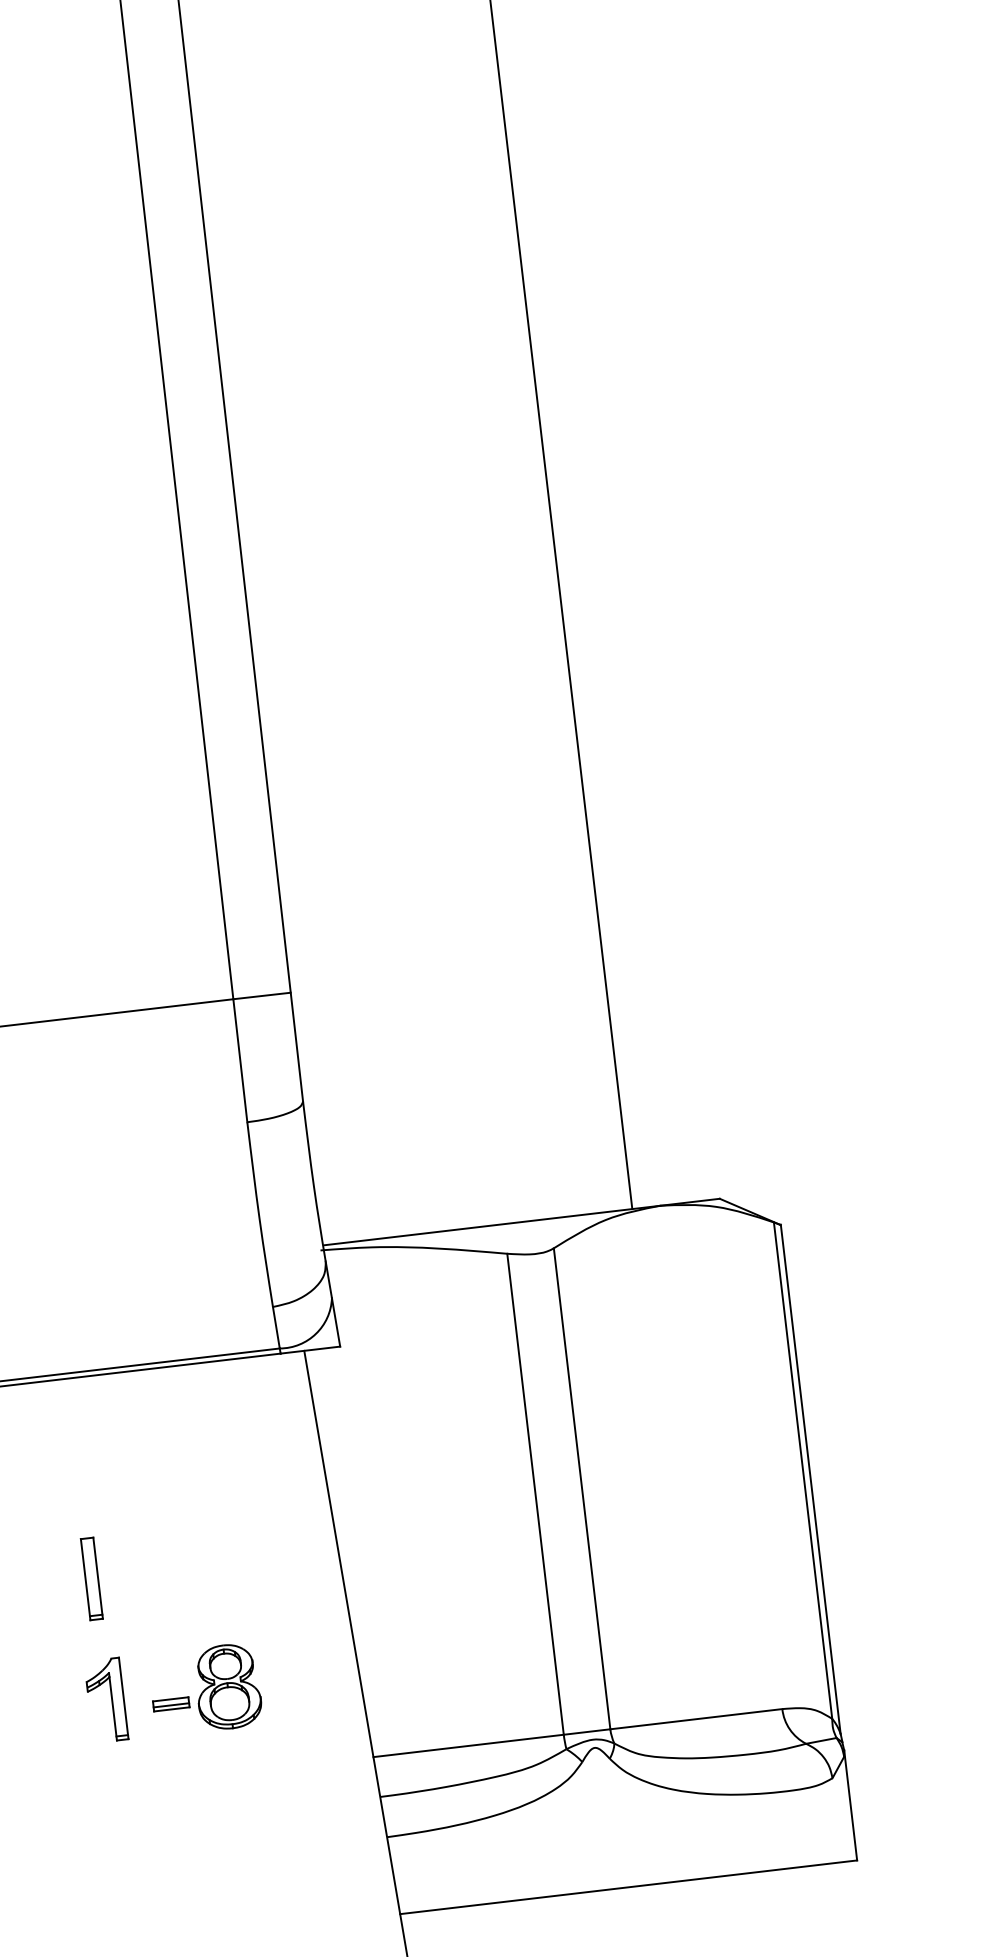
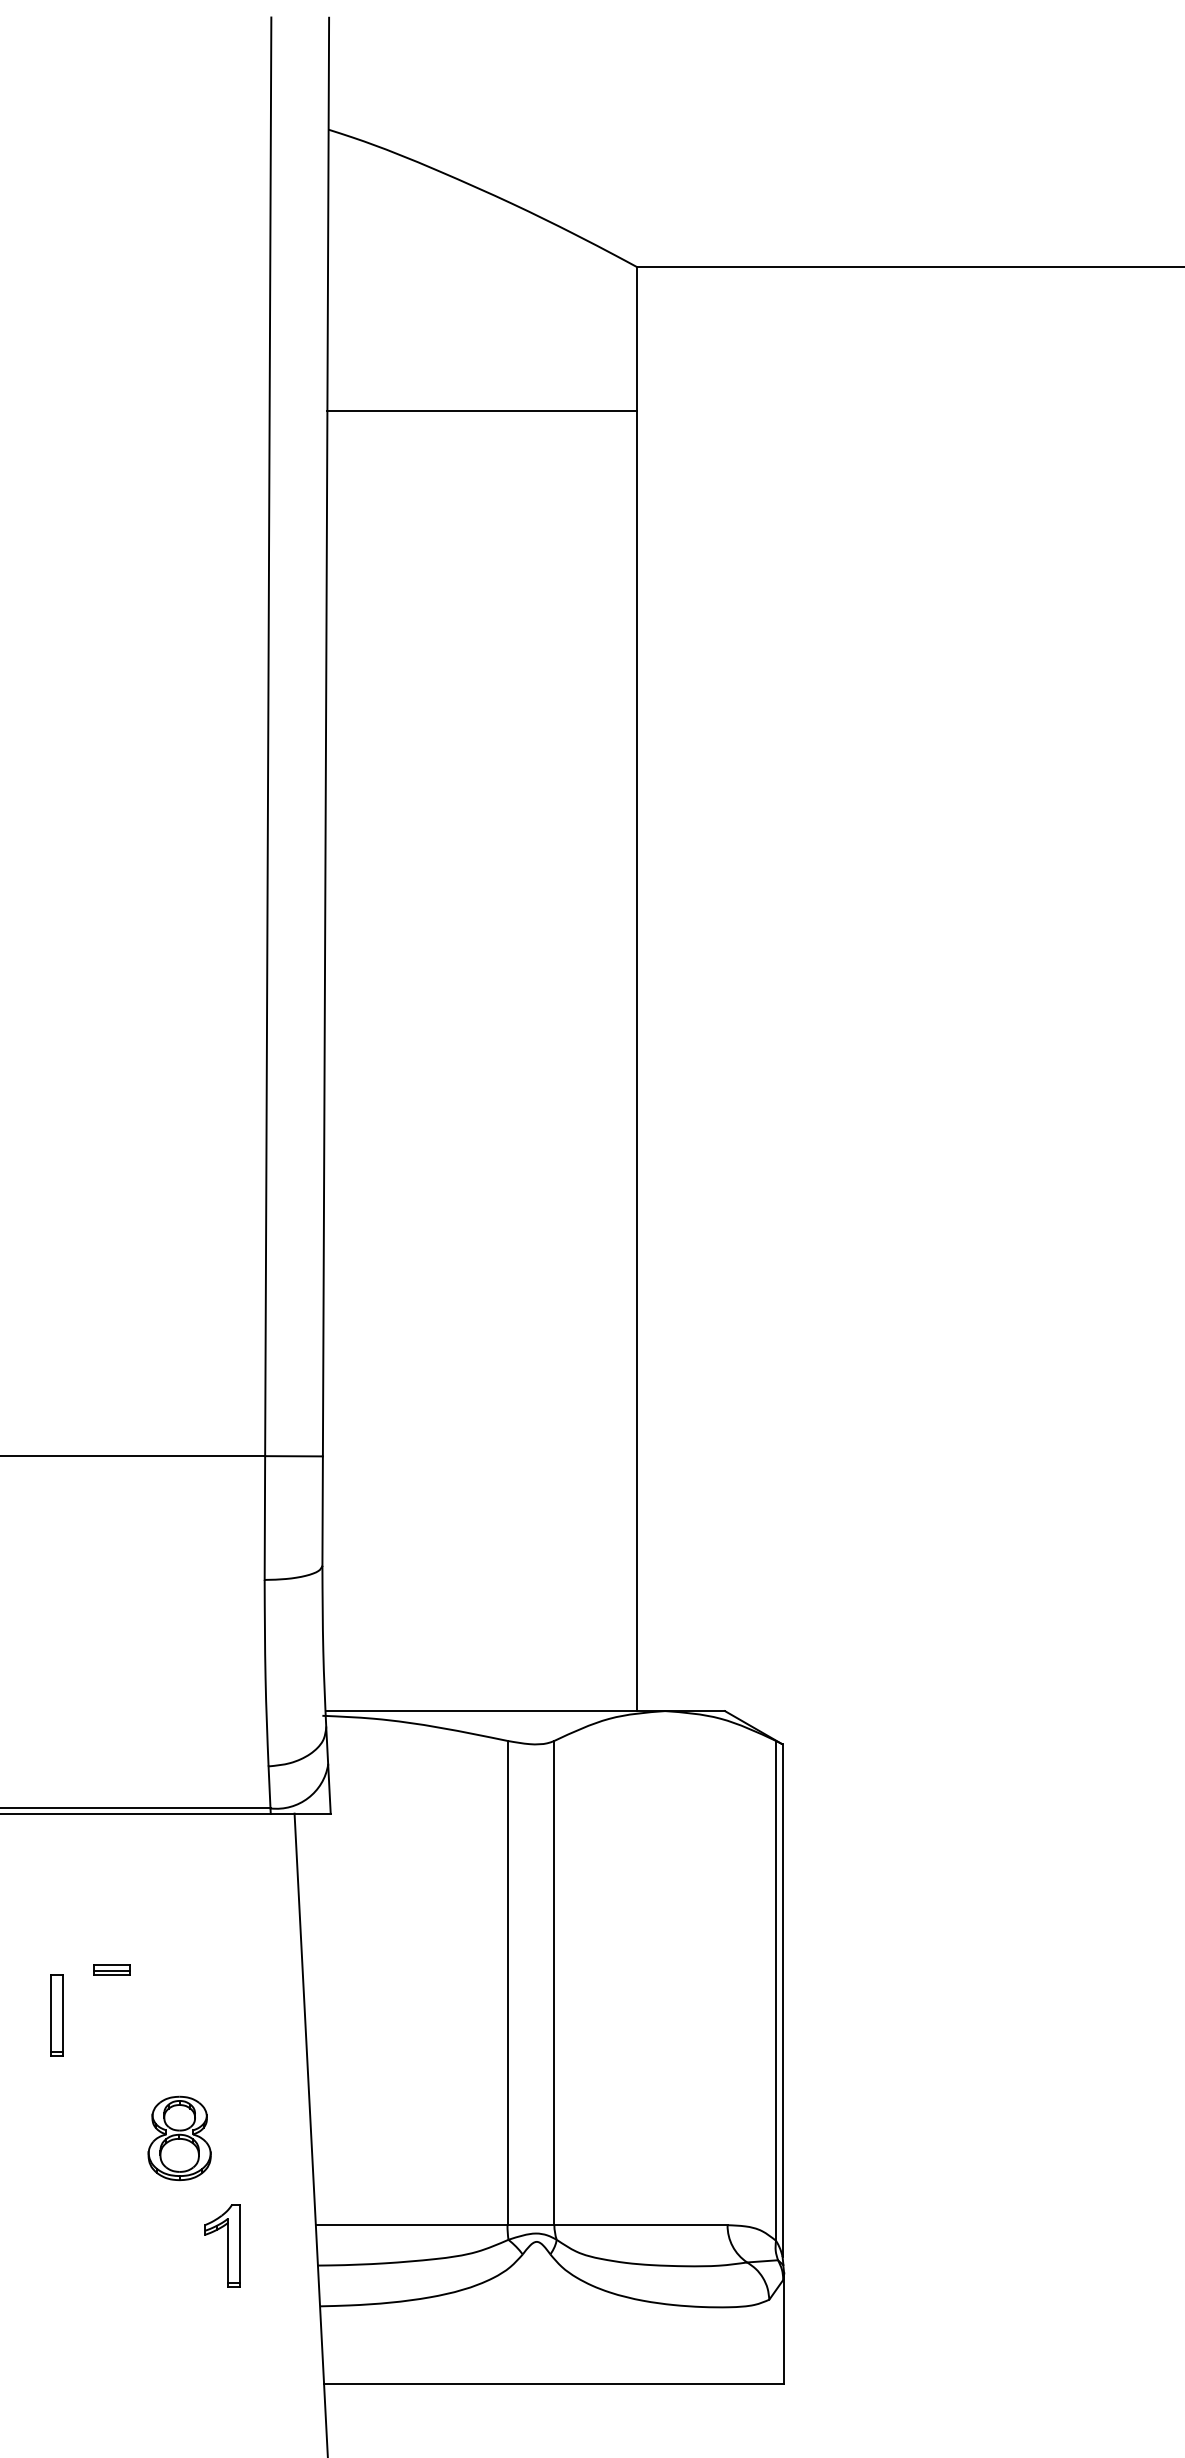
part: (106, 1700) -> (222, 2245), moved
part: (170, 1703) -> (111, 1969), moved

